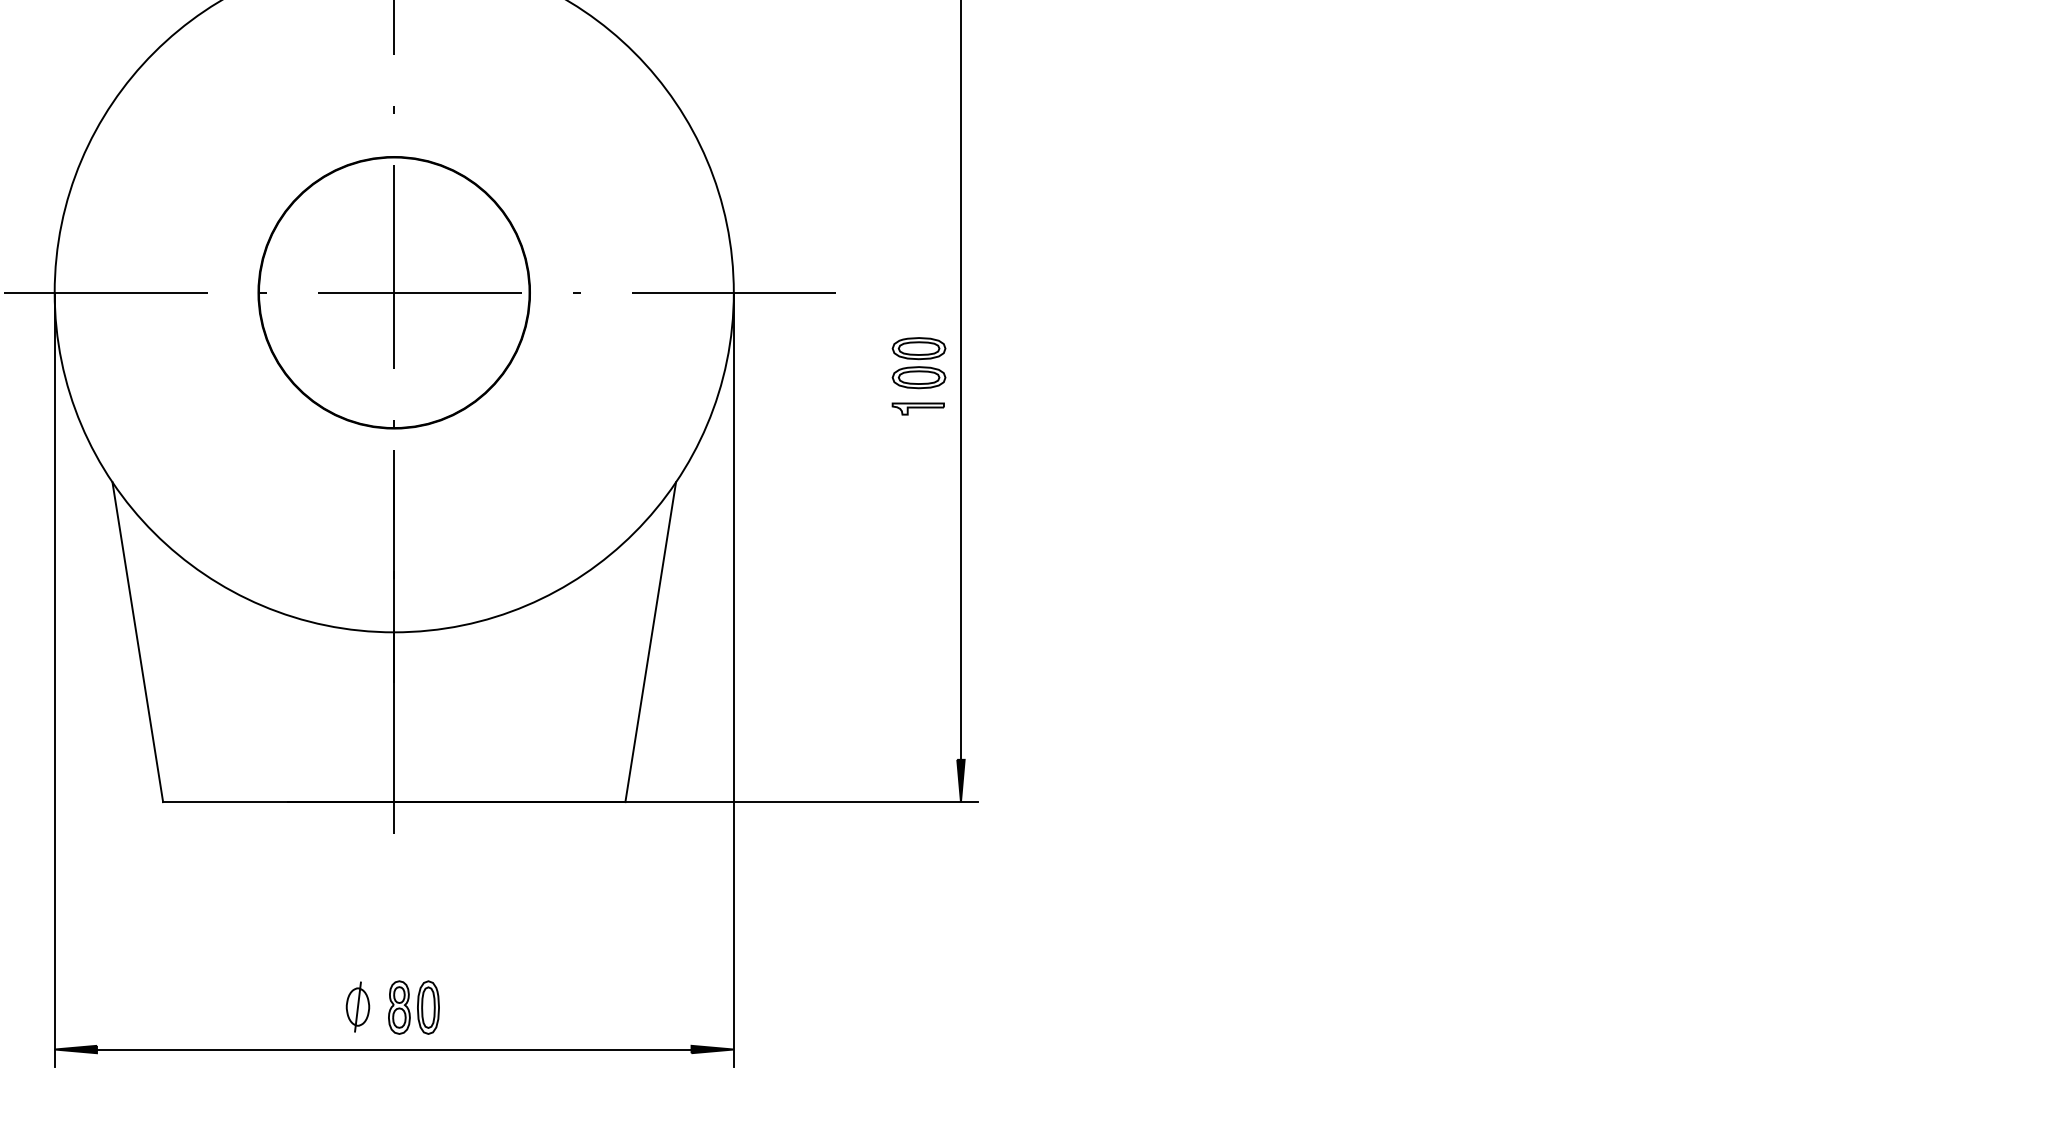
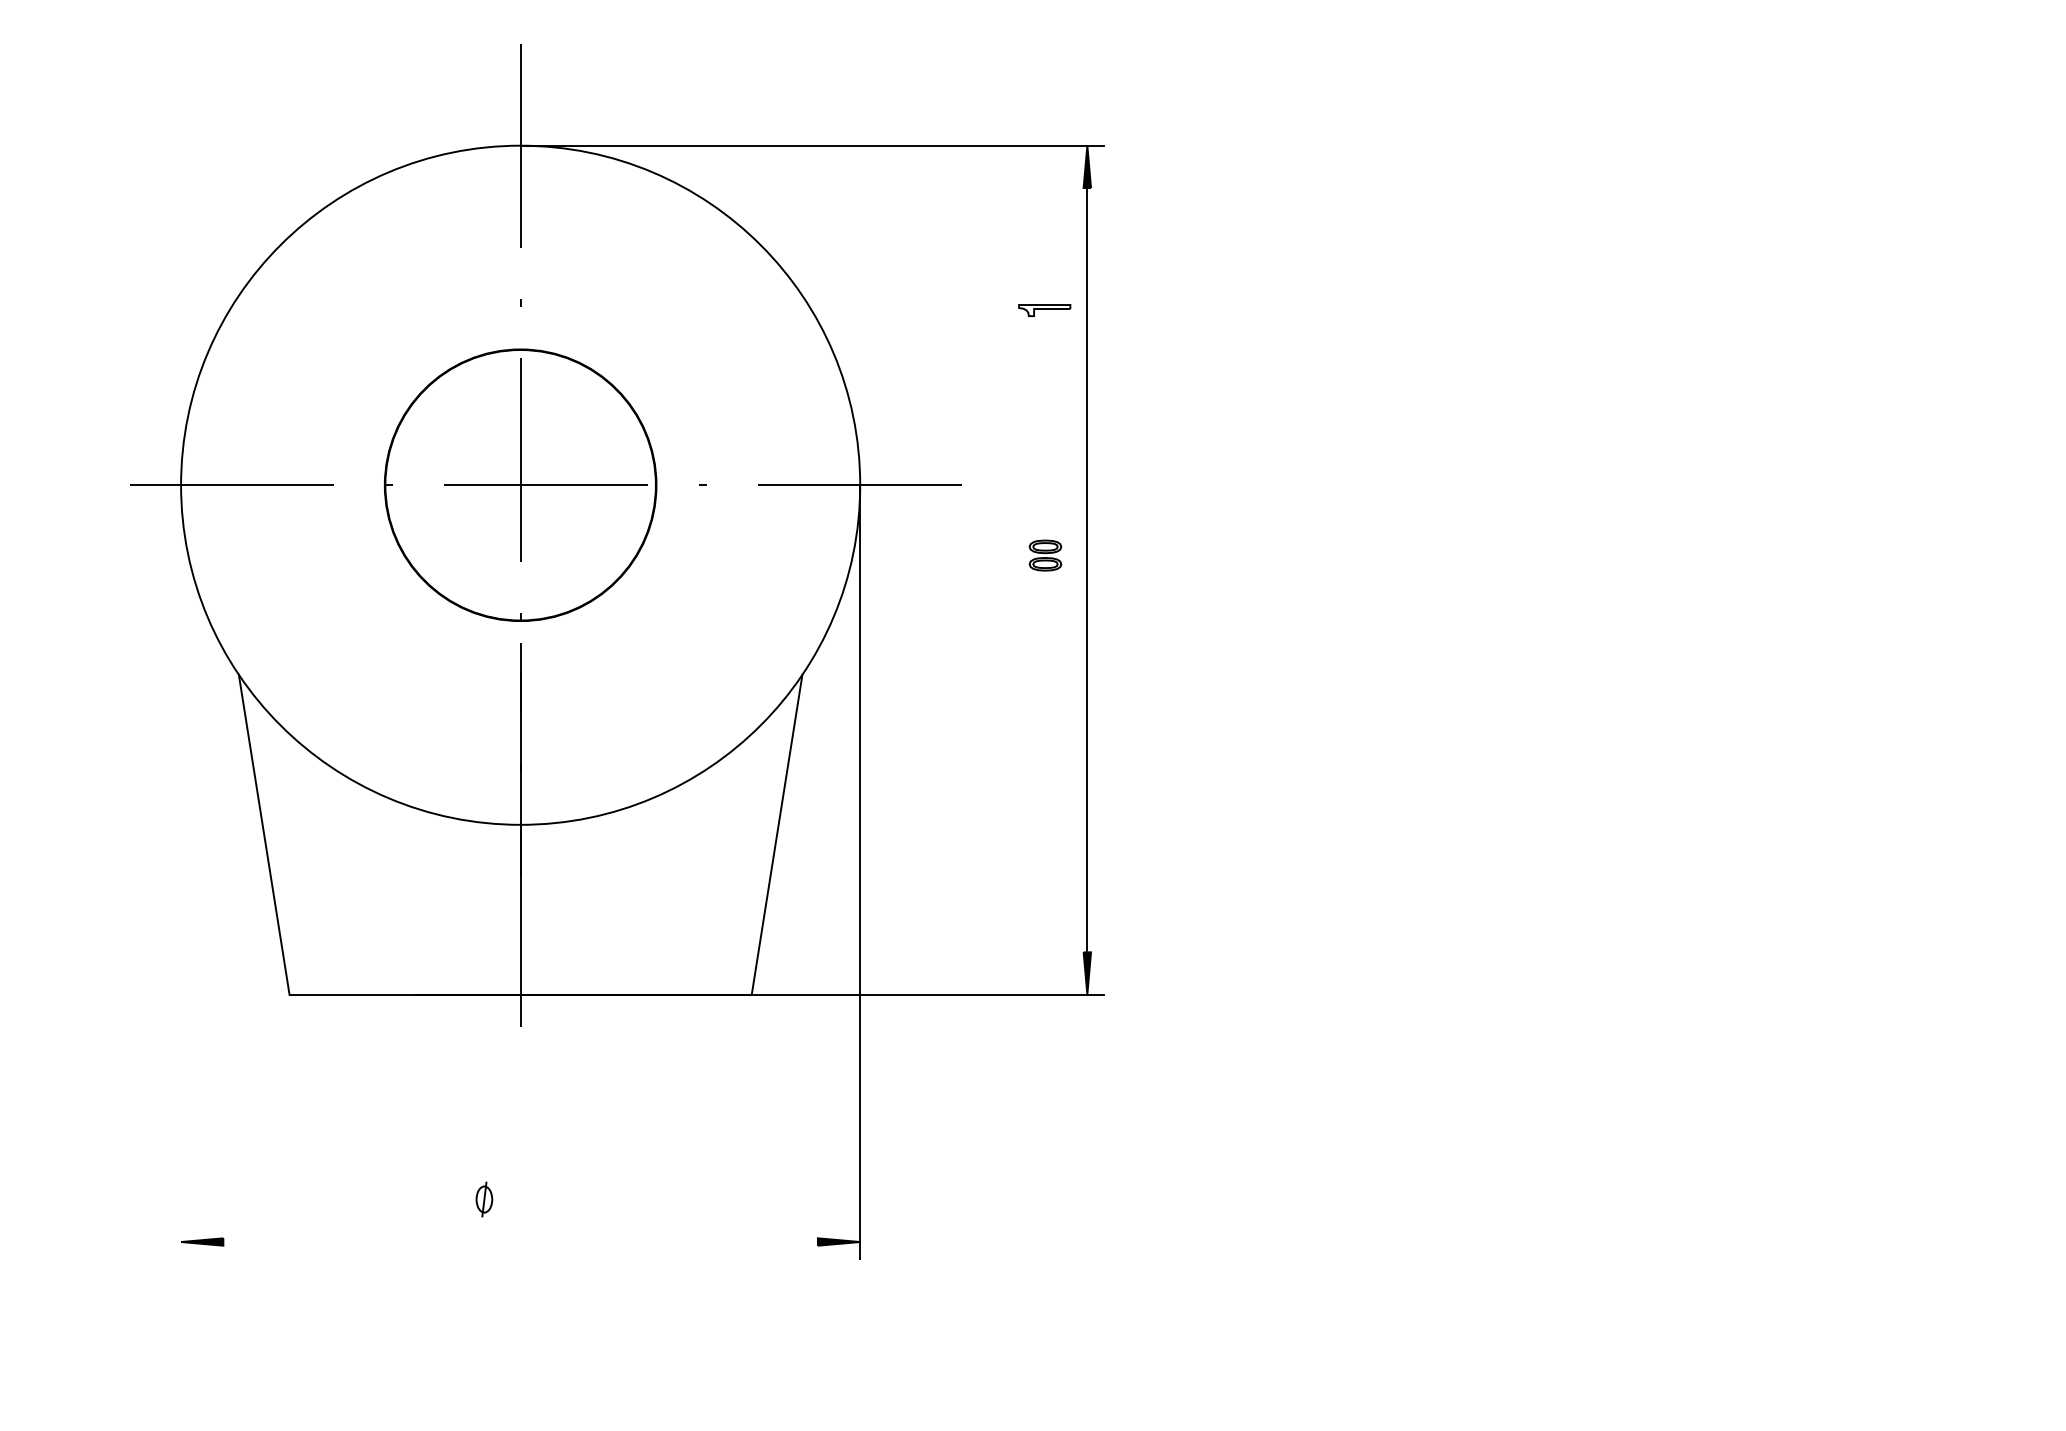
part: (919, 363) -> (1045, 555), size x0.6
part: (918, 409) -> (1044, 310), moved
line: (55, 680) -> (181, 872), removed
part: (358, 1007) -> (484, 1199), size x0.7
part: (414, 1007) -> (540, 1199), removed
line: (394, 1050) -> (520, 1242), removed

